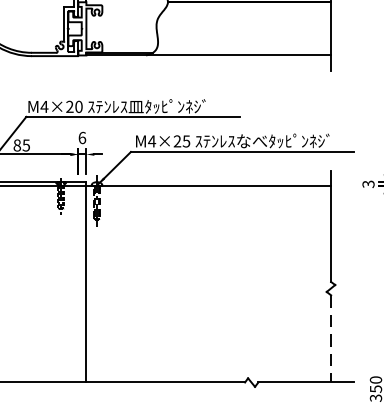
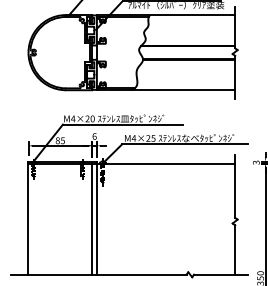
line: (78, 283) -> (92, 218), added
line: (331, 339) -> (235, 250), dashed -> solid

